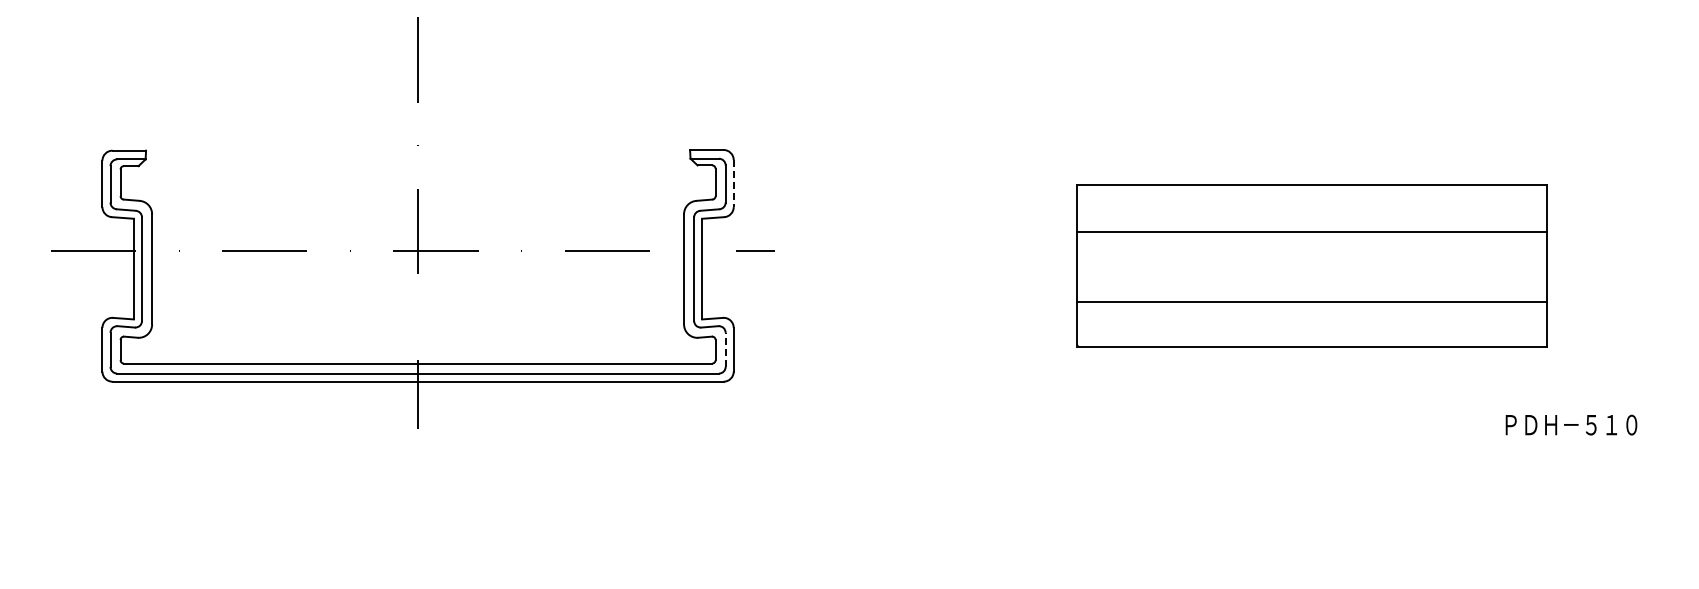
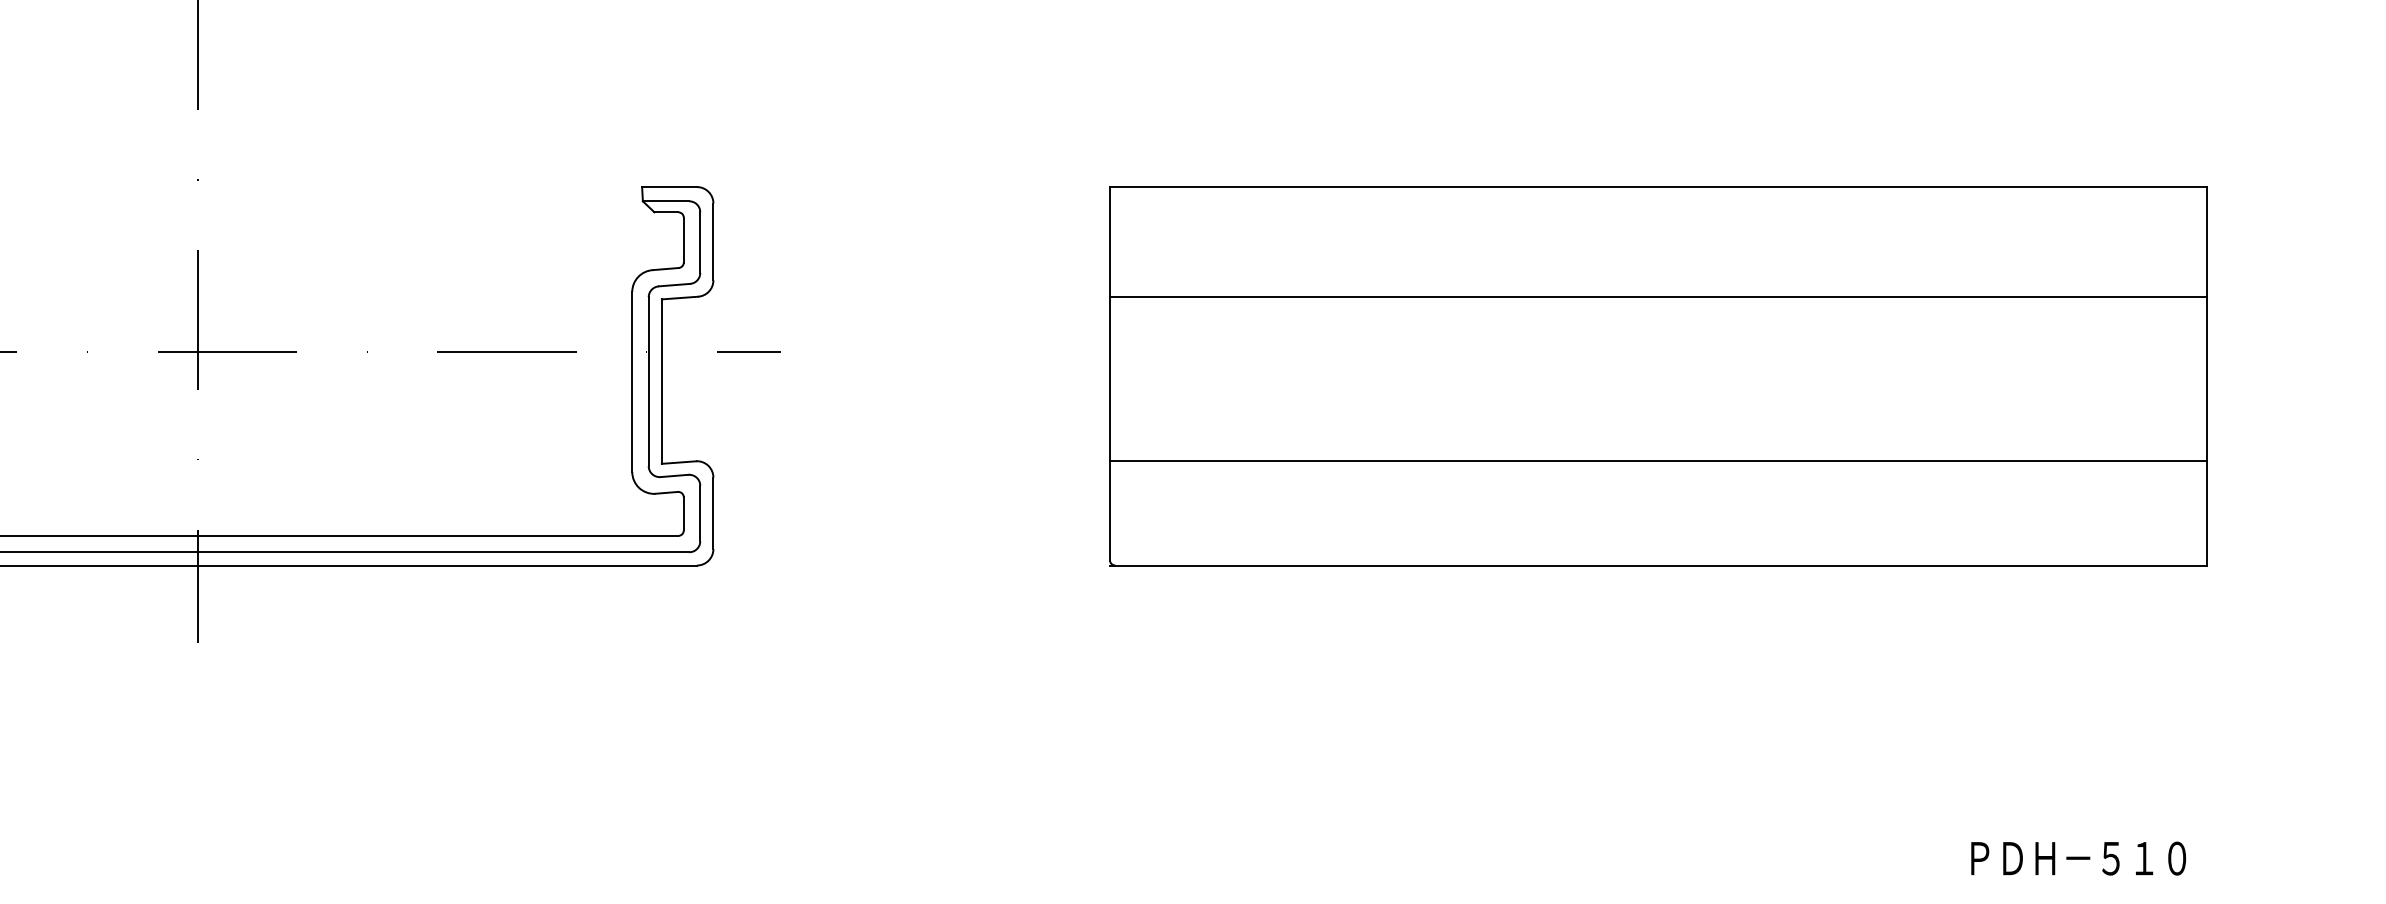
line: (733, 183) -> (713, 241), dashed -> solid
part: (1311, 265) -> (1657, 375), size x1.43
line: (725, 349) -> (699, 512), dashed -> solid
text: (1571, 424) -> (2078, 857), moved

